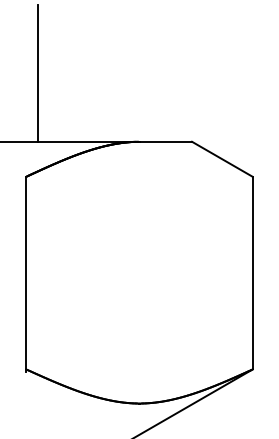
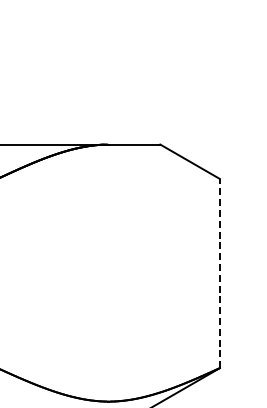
line: (37, 73) -> (8, 77), removed
line: (252, 272) -> (219, 272), solid -> dashed

